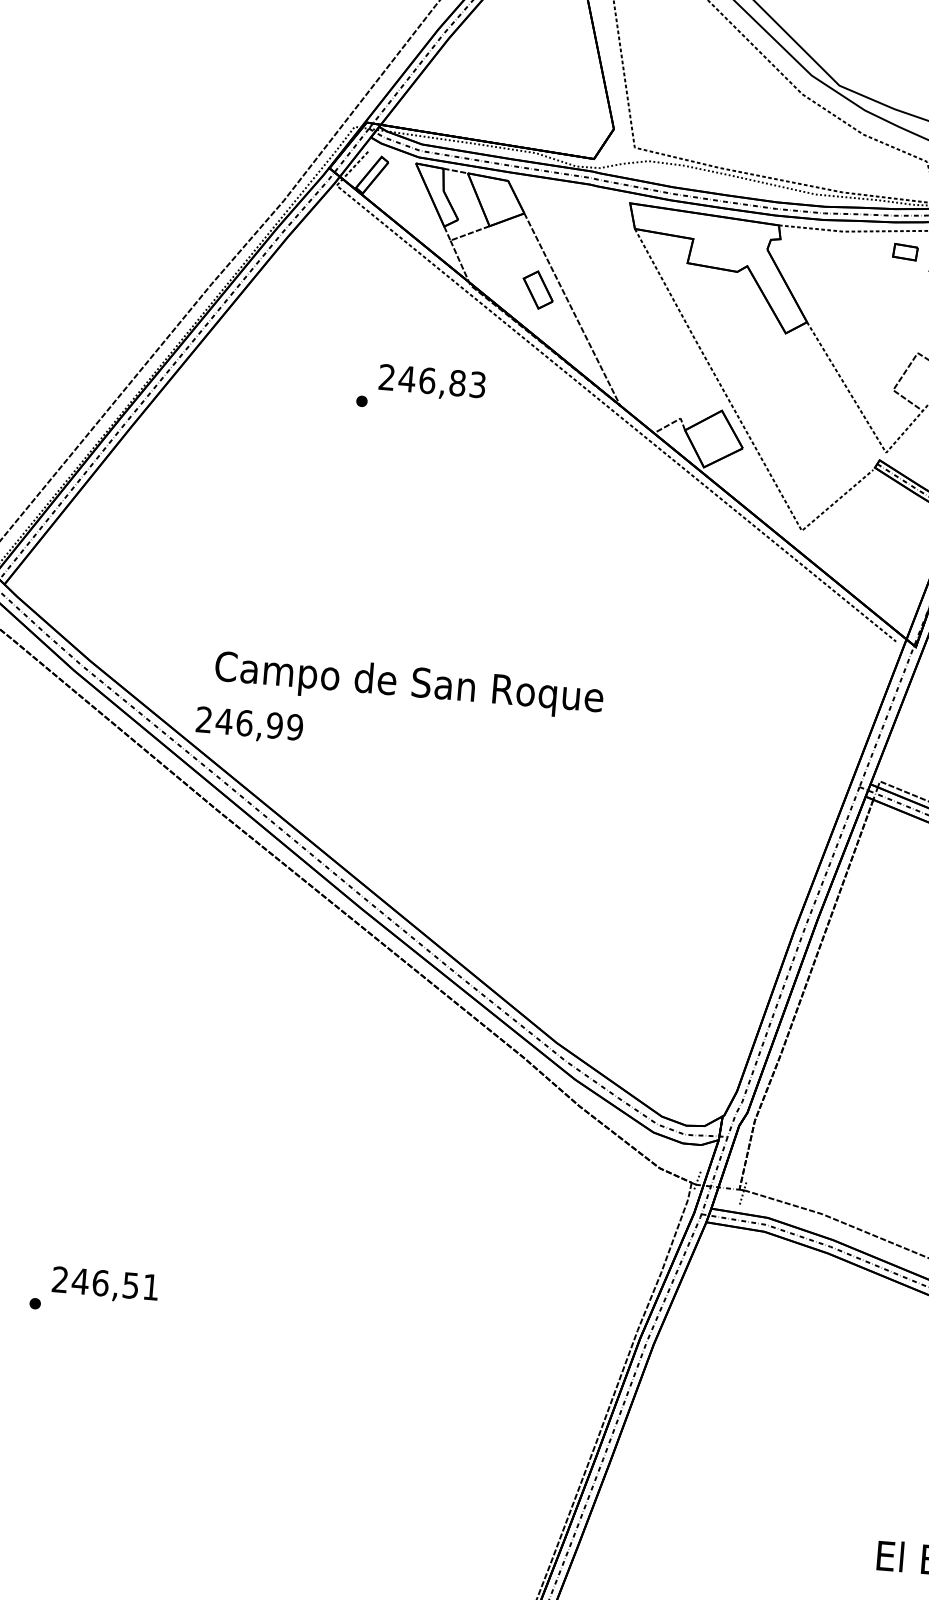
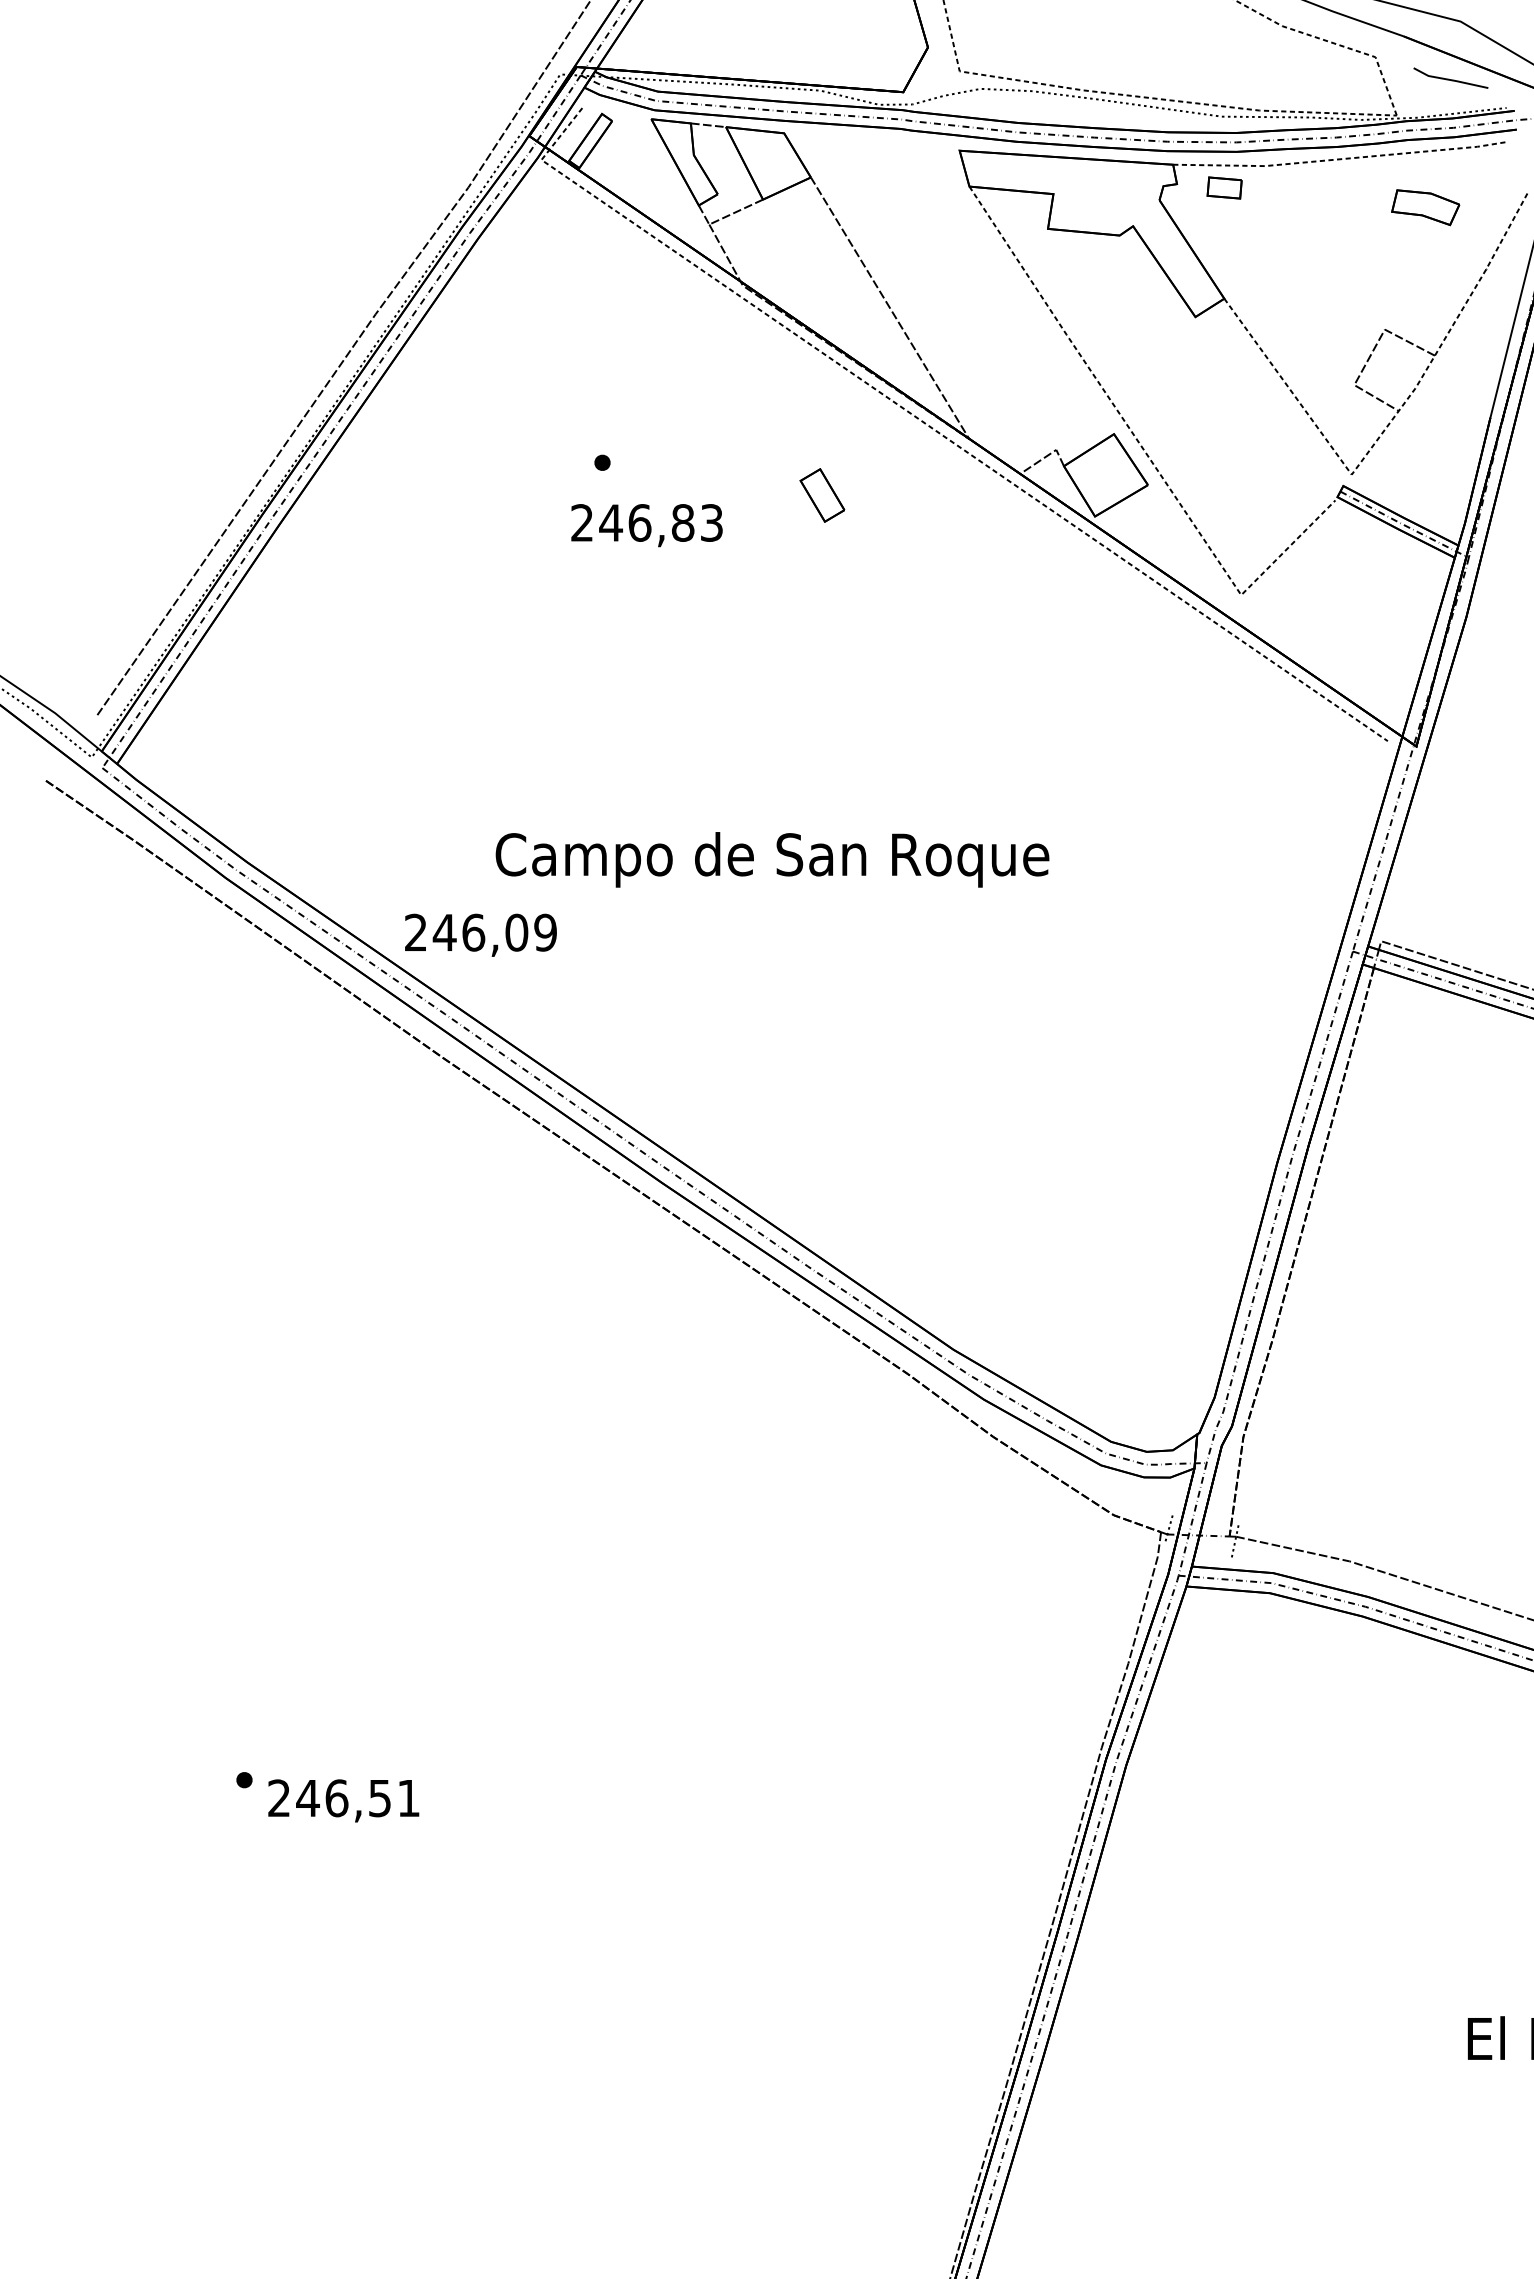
part: (905, 251) -> (1224, 187), moved
part: (538, 290) -> (822, 495), moved
text: (431, 382) -> (646, 525), moved
text: (409, 685) -> (772, 859), moved
text: (274, 725) -> (516, 932), 246,99 -> 246,09
text: (105, 1285) -> (343, 1800), moved

